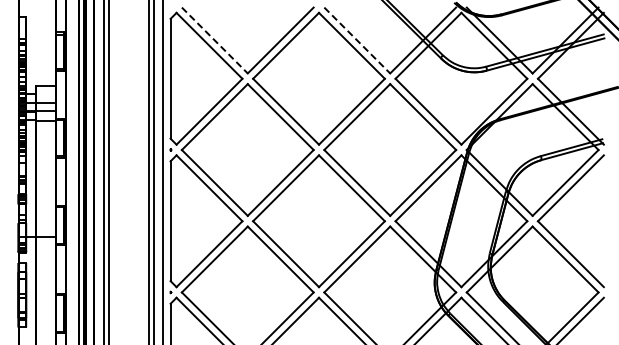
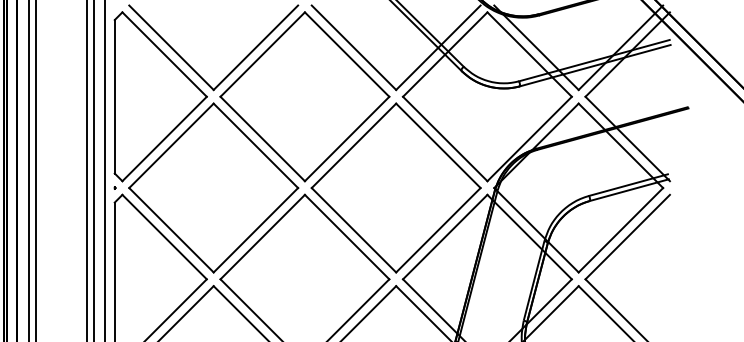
line: (214, 40) -> (171, 47), dashed -> solid
line: (357, 40) -> (354, 47), dashed -> solid

